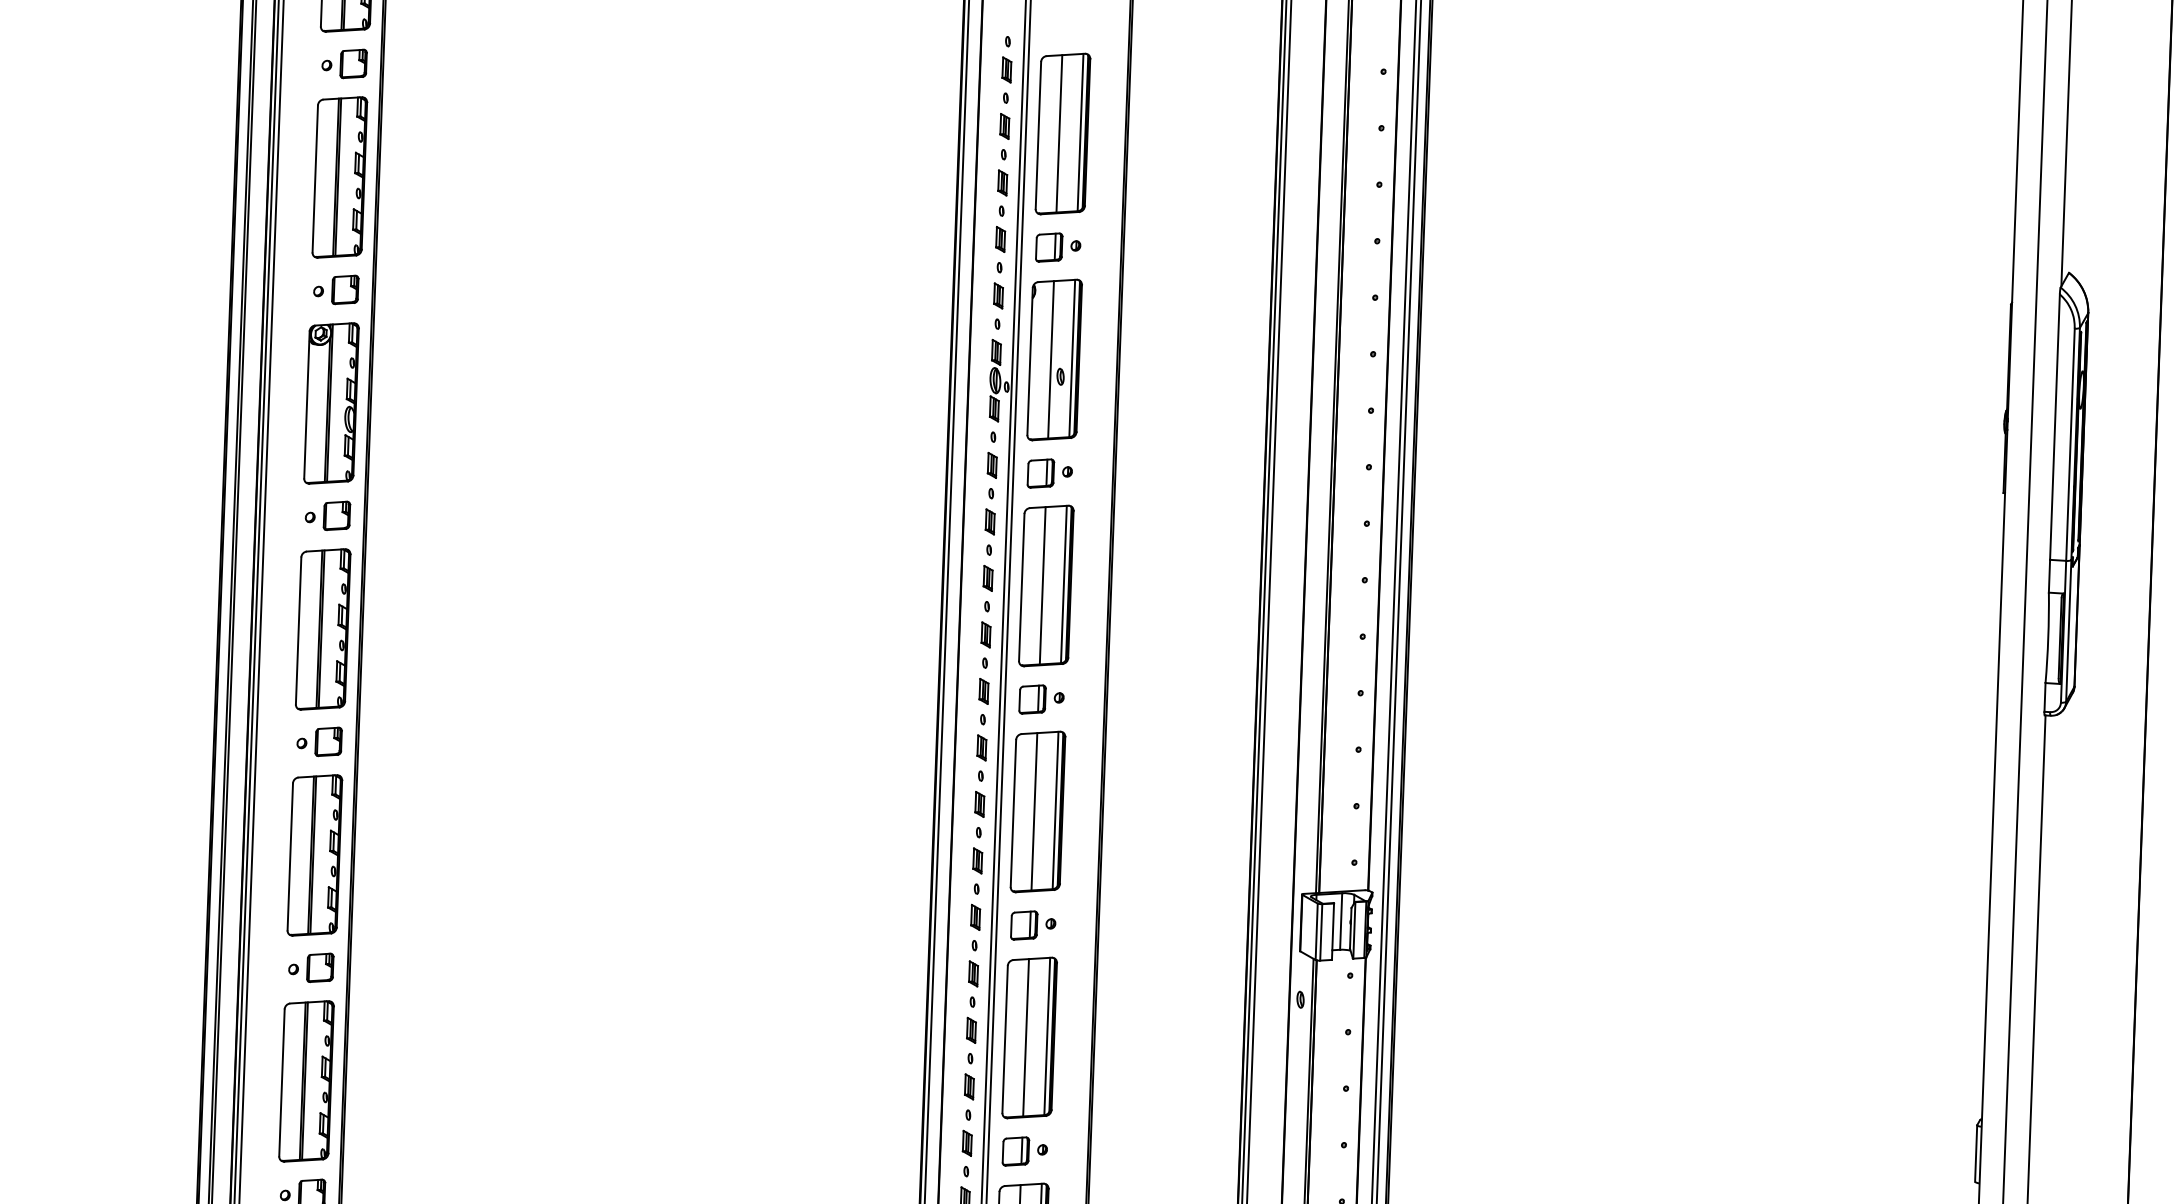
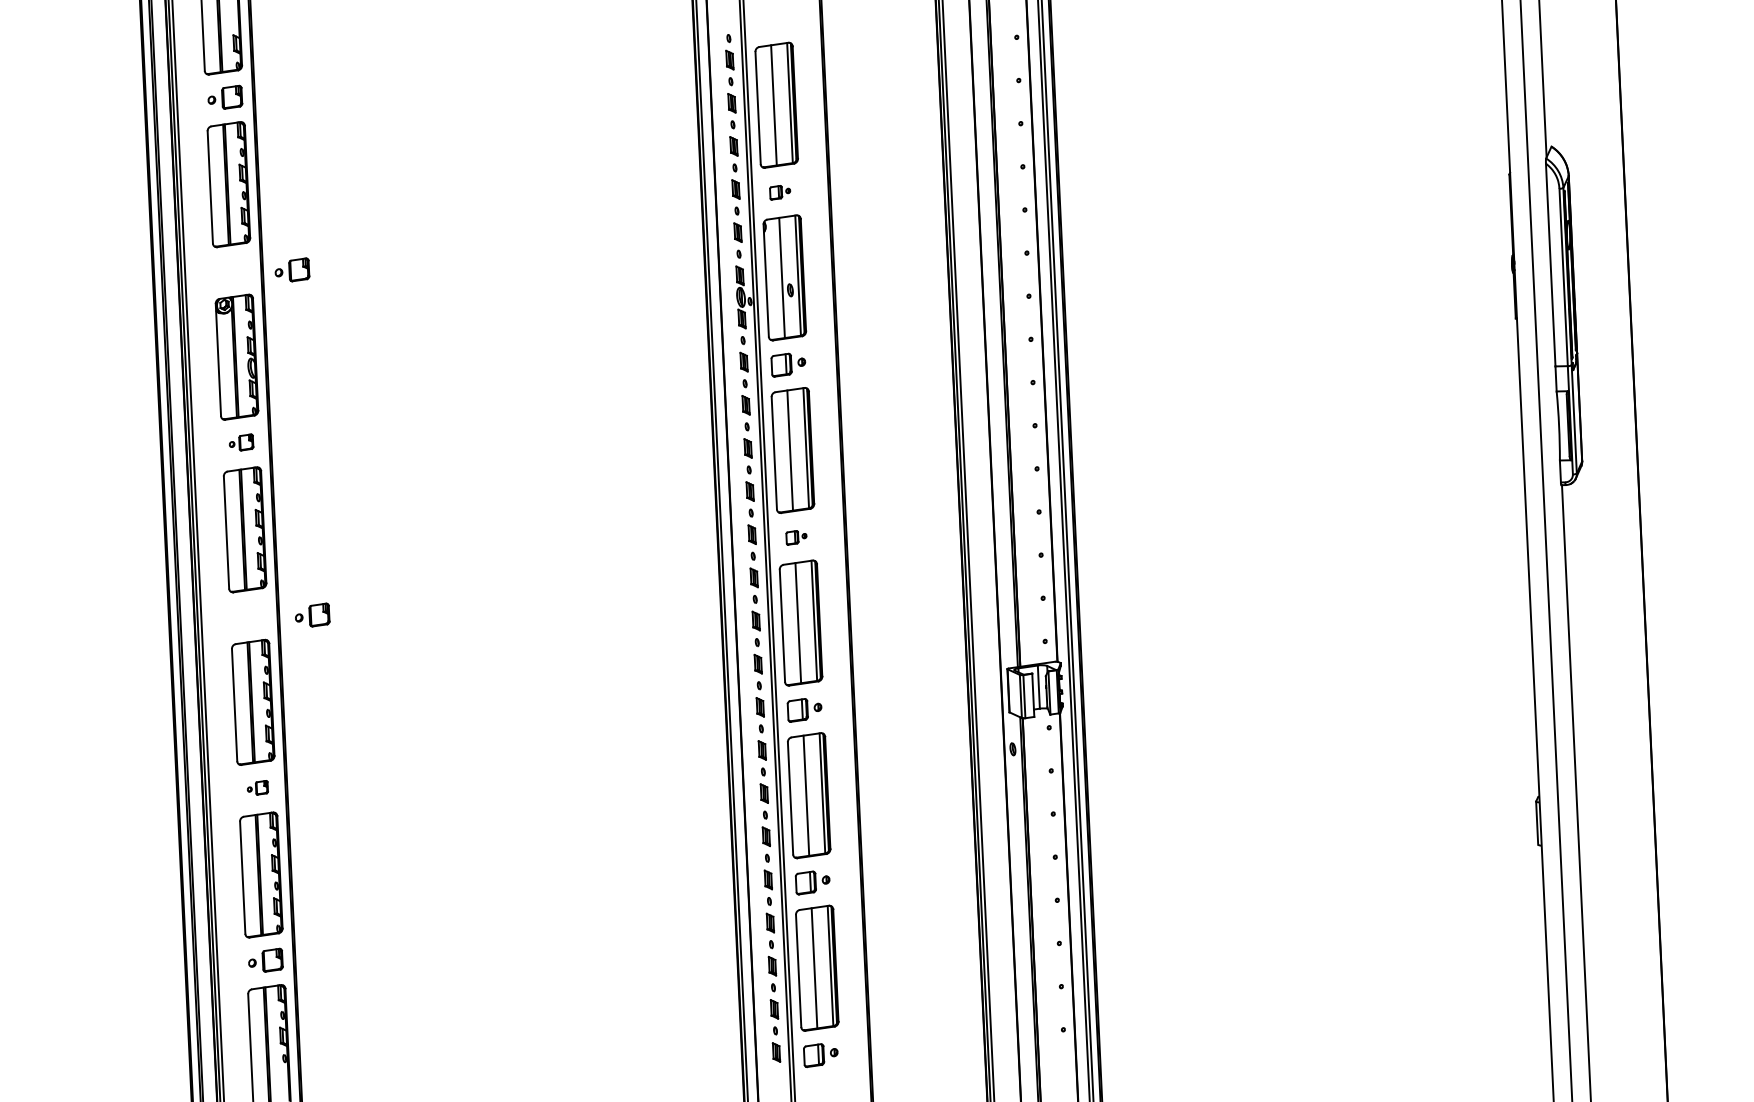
part: (1057, 248) -> (779, 192), size x0.6
part: (336, 288) -> (292, 269), moved
part: (328, 515) -> (241, 442), size x0.7
part: (1041, 699) -> (796, 537), size x0.6
part: (319, 740) -> (312, 614), moved
part: (311, 966) -> (257, 787), size x0.6

